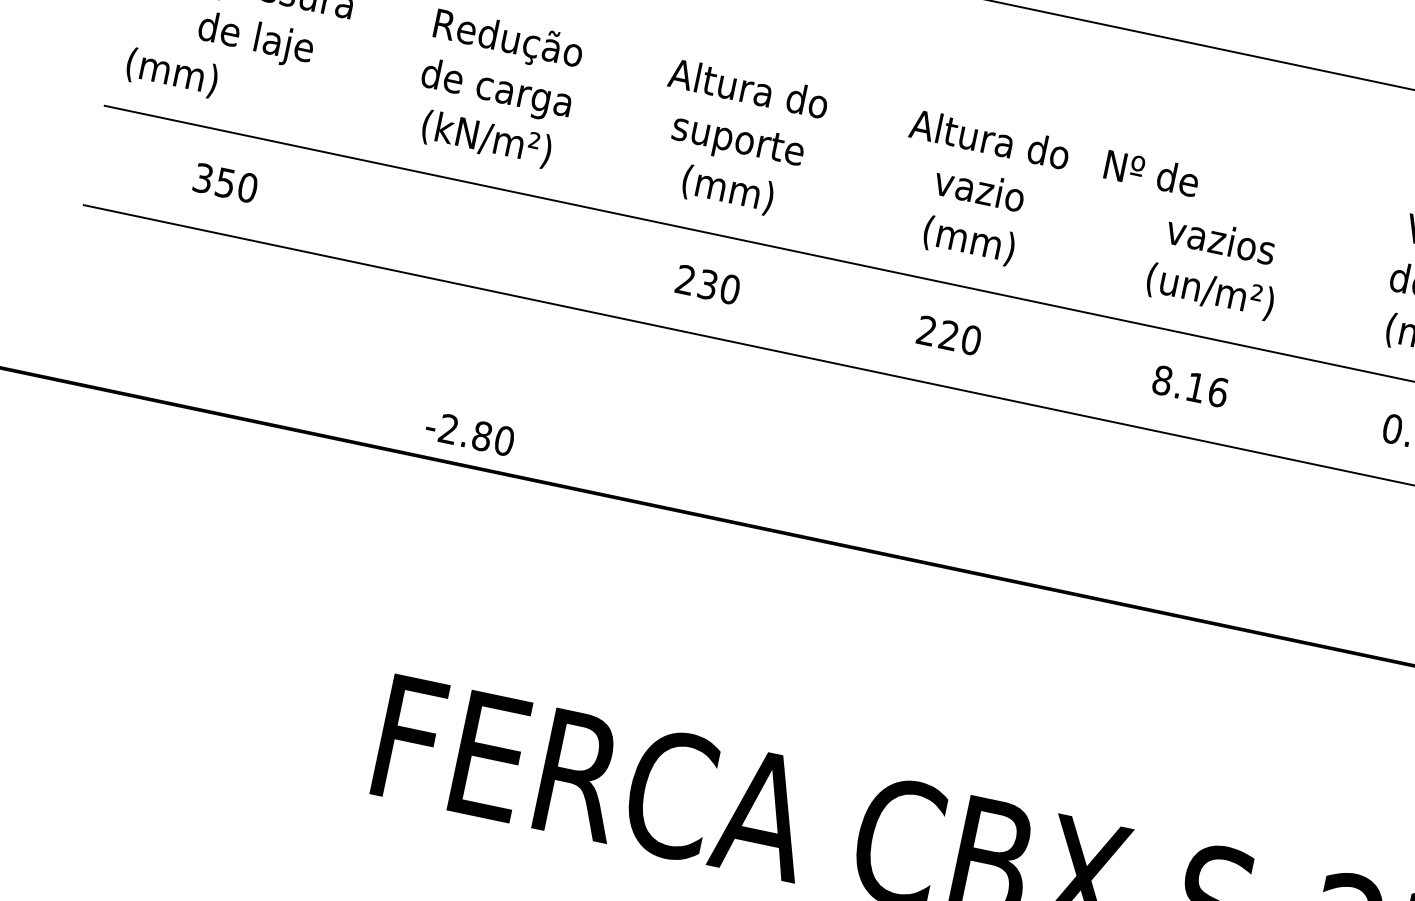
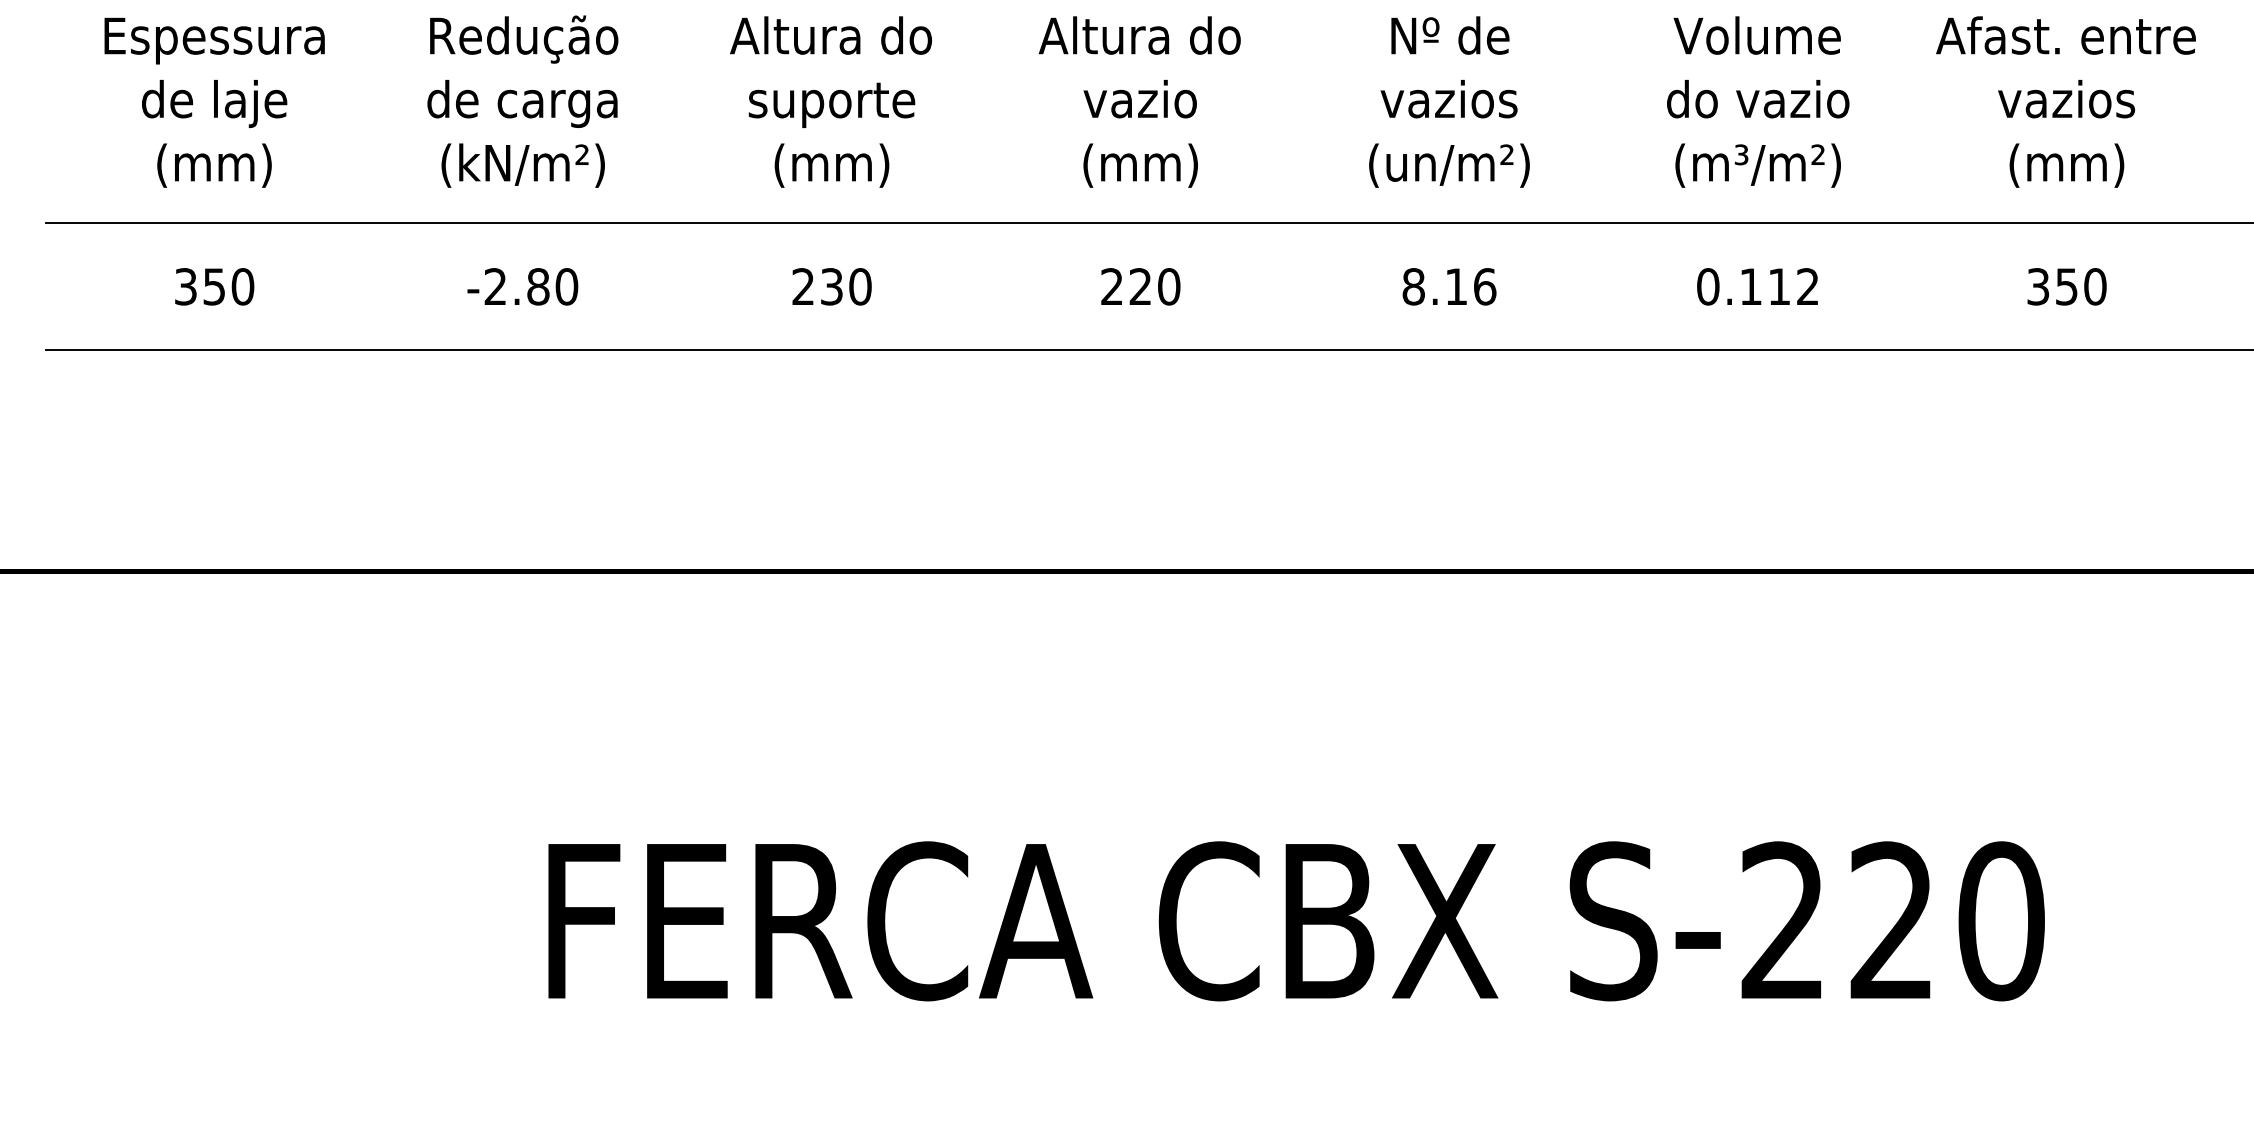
text: (172, 72) -> (214, 165), moved
text: (1152, 173) -> (1450, 35), moved
text: (469, 433) -> (522, 286), moved

